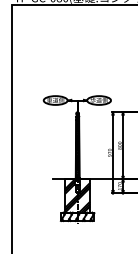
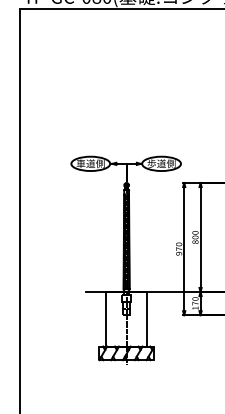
hatch: (77, 195) -> (126, 318), removed

